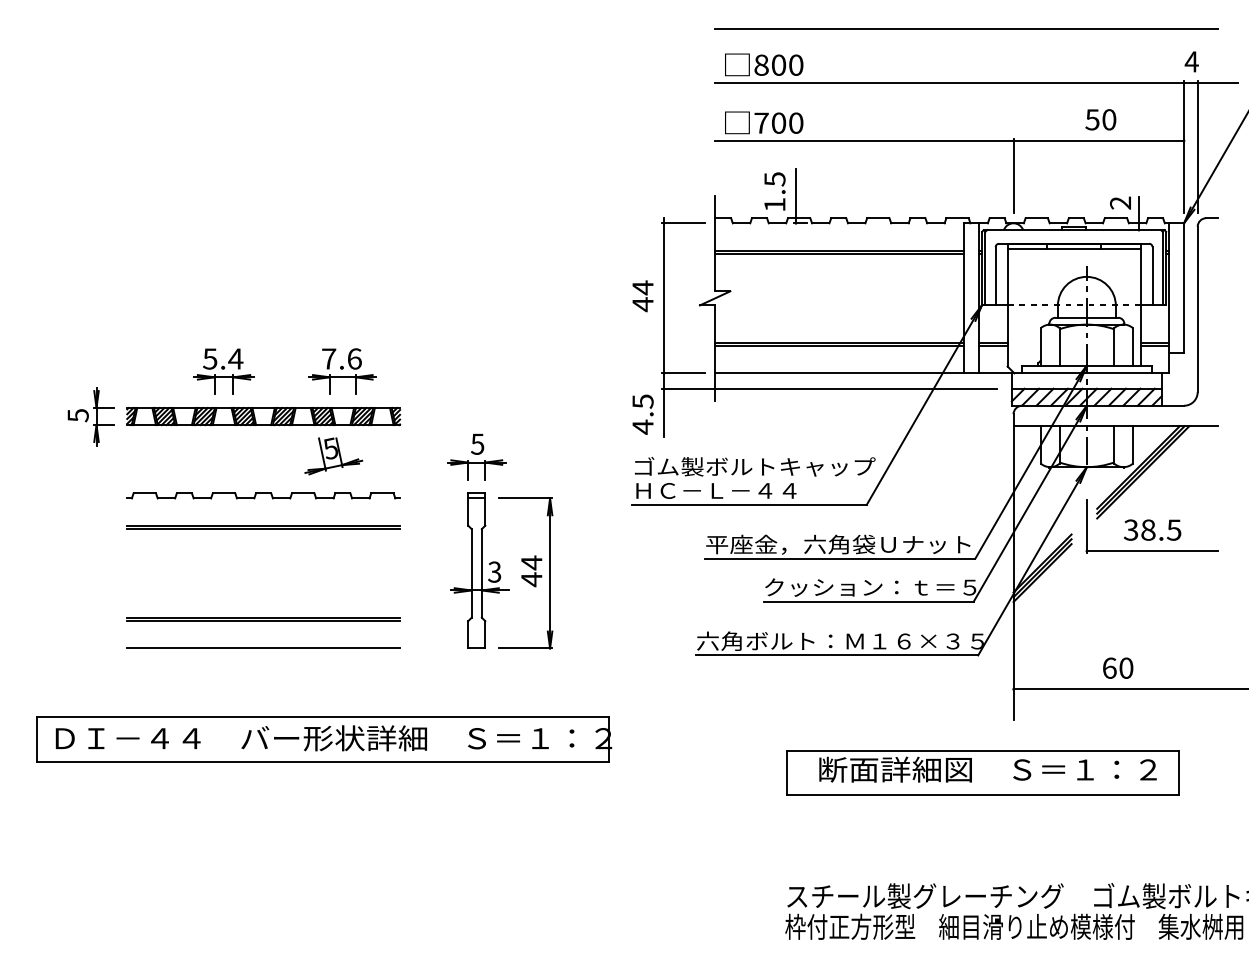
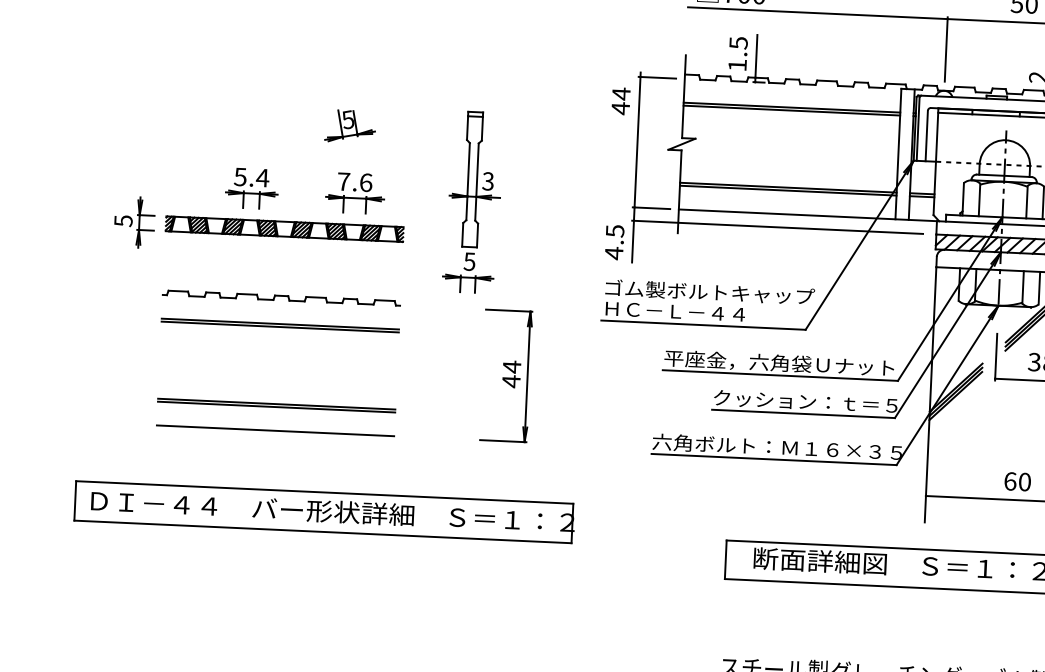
text: (642, 296) -> (620, 101), moved
part: (333, 456) -> (350, 126), moved
part: (479, 570) -> (475, 179), moved

